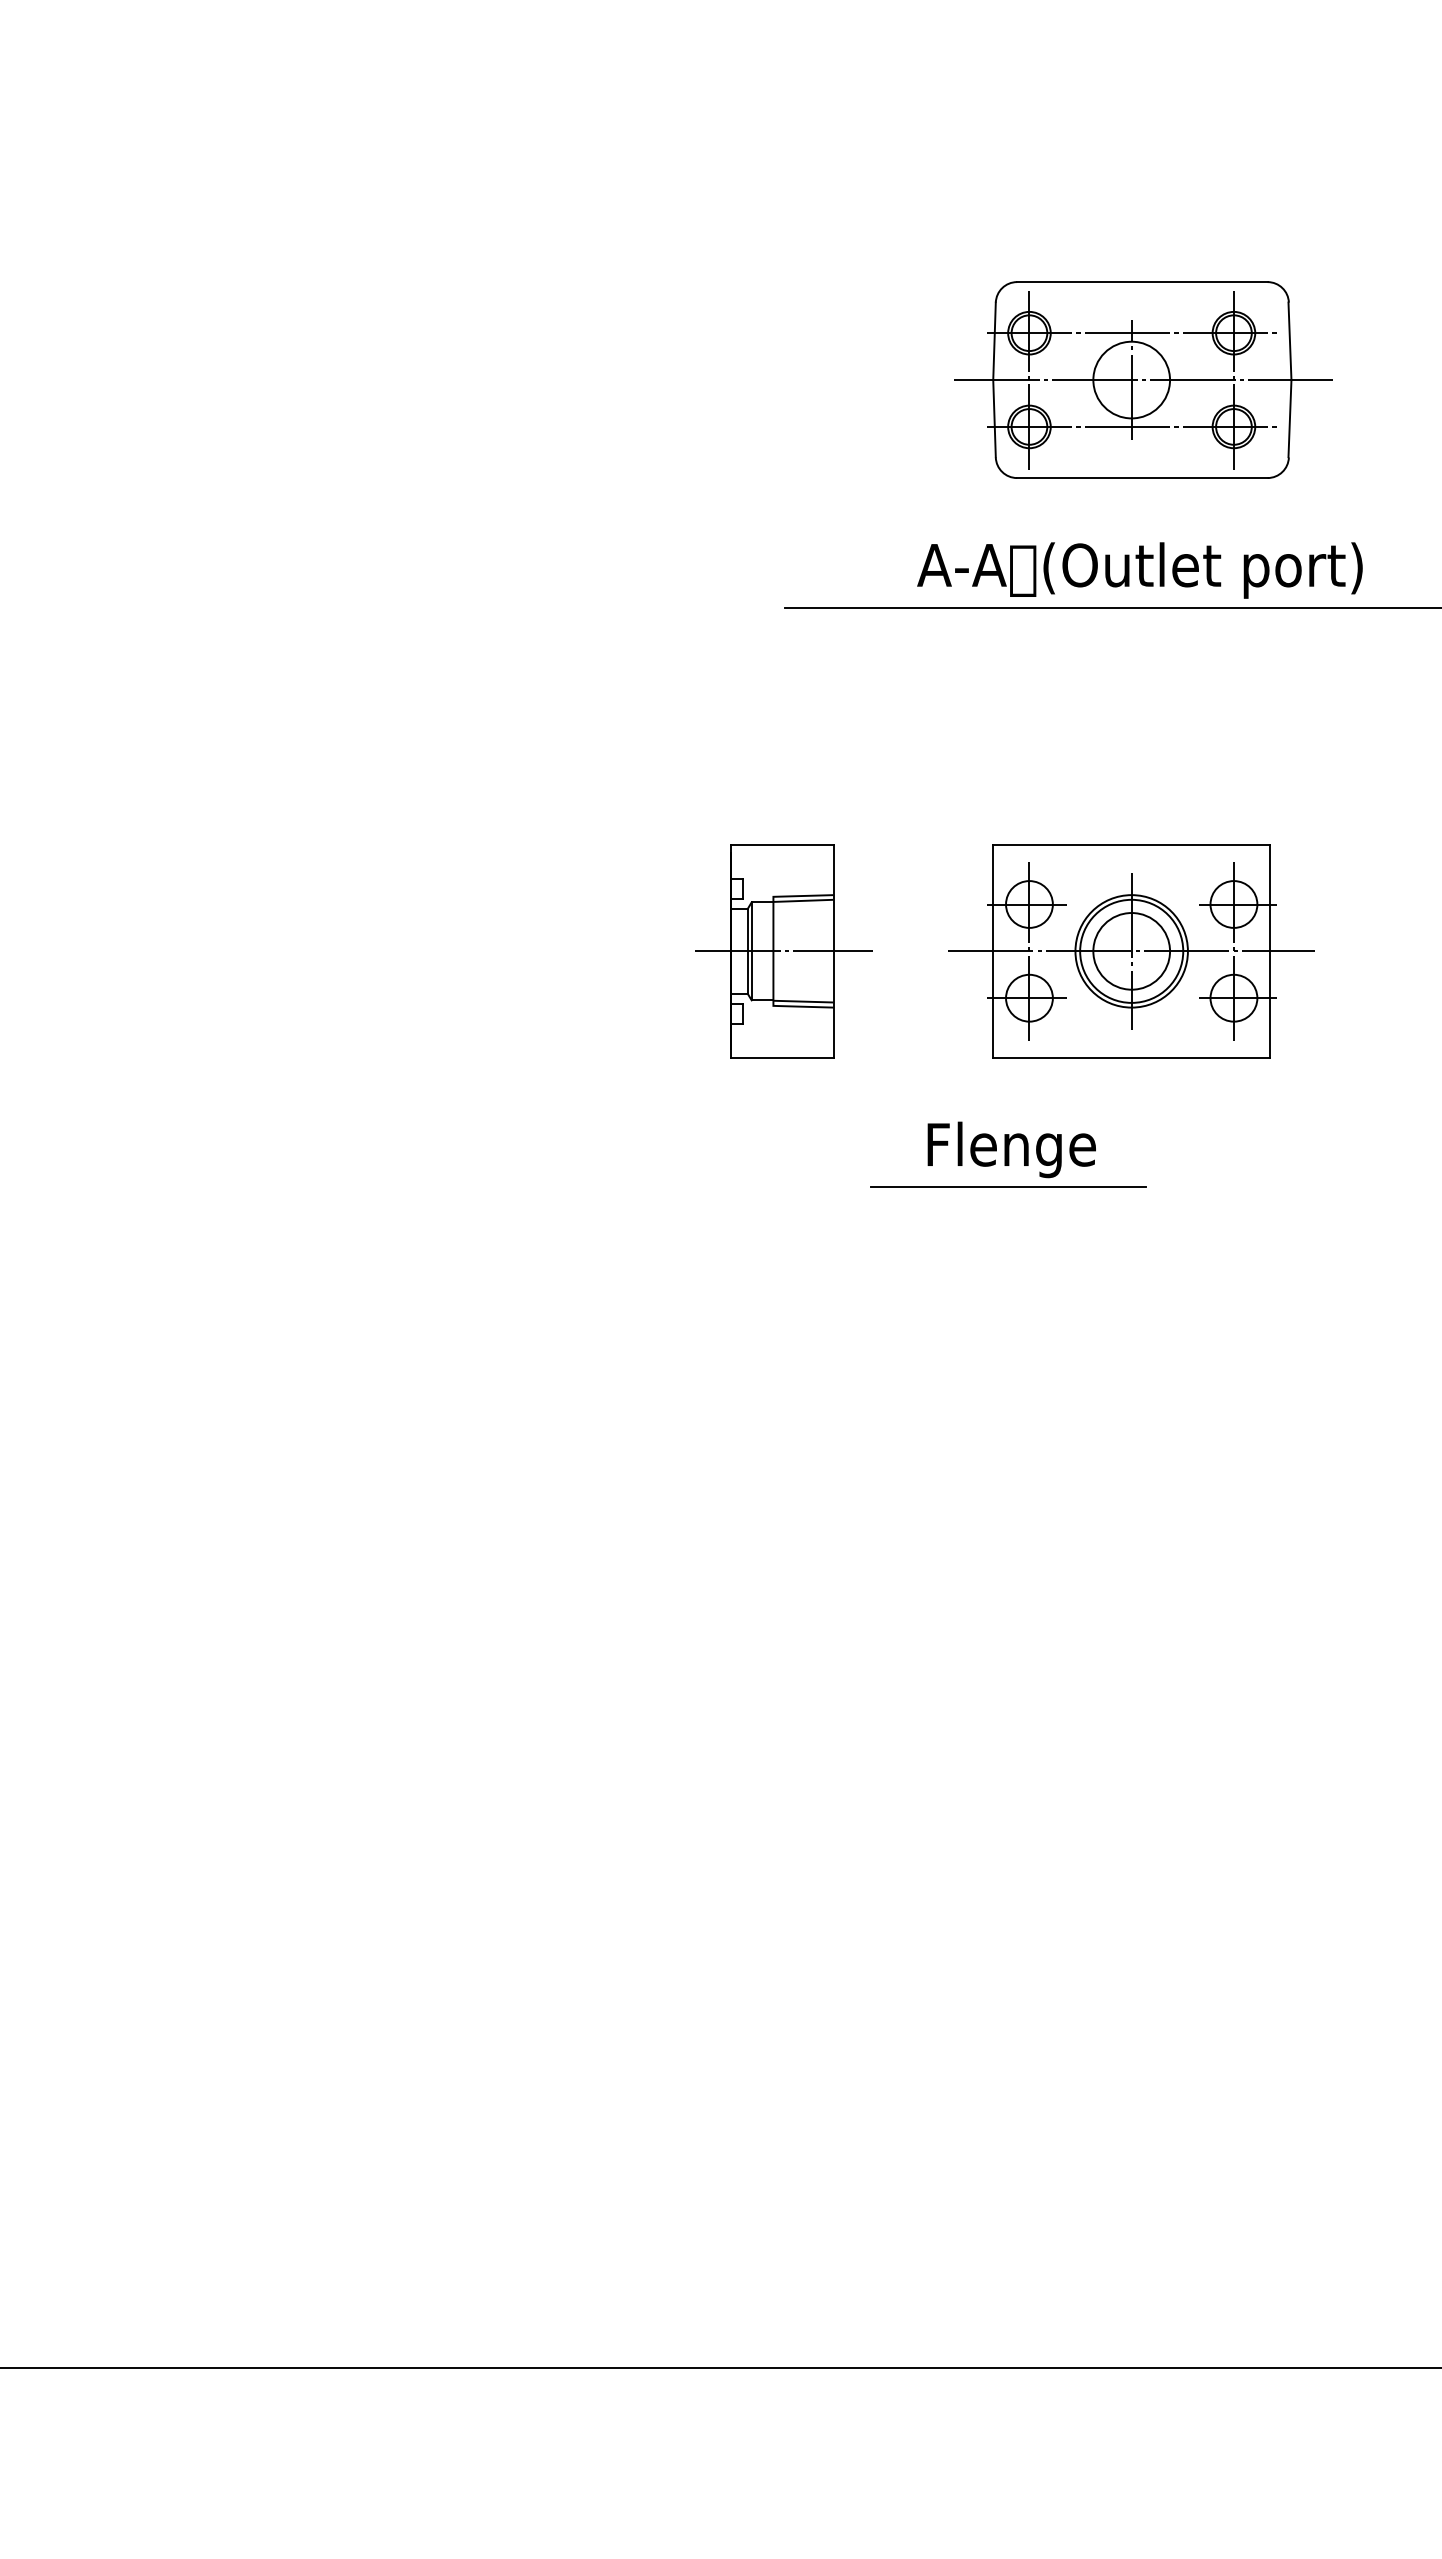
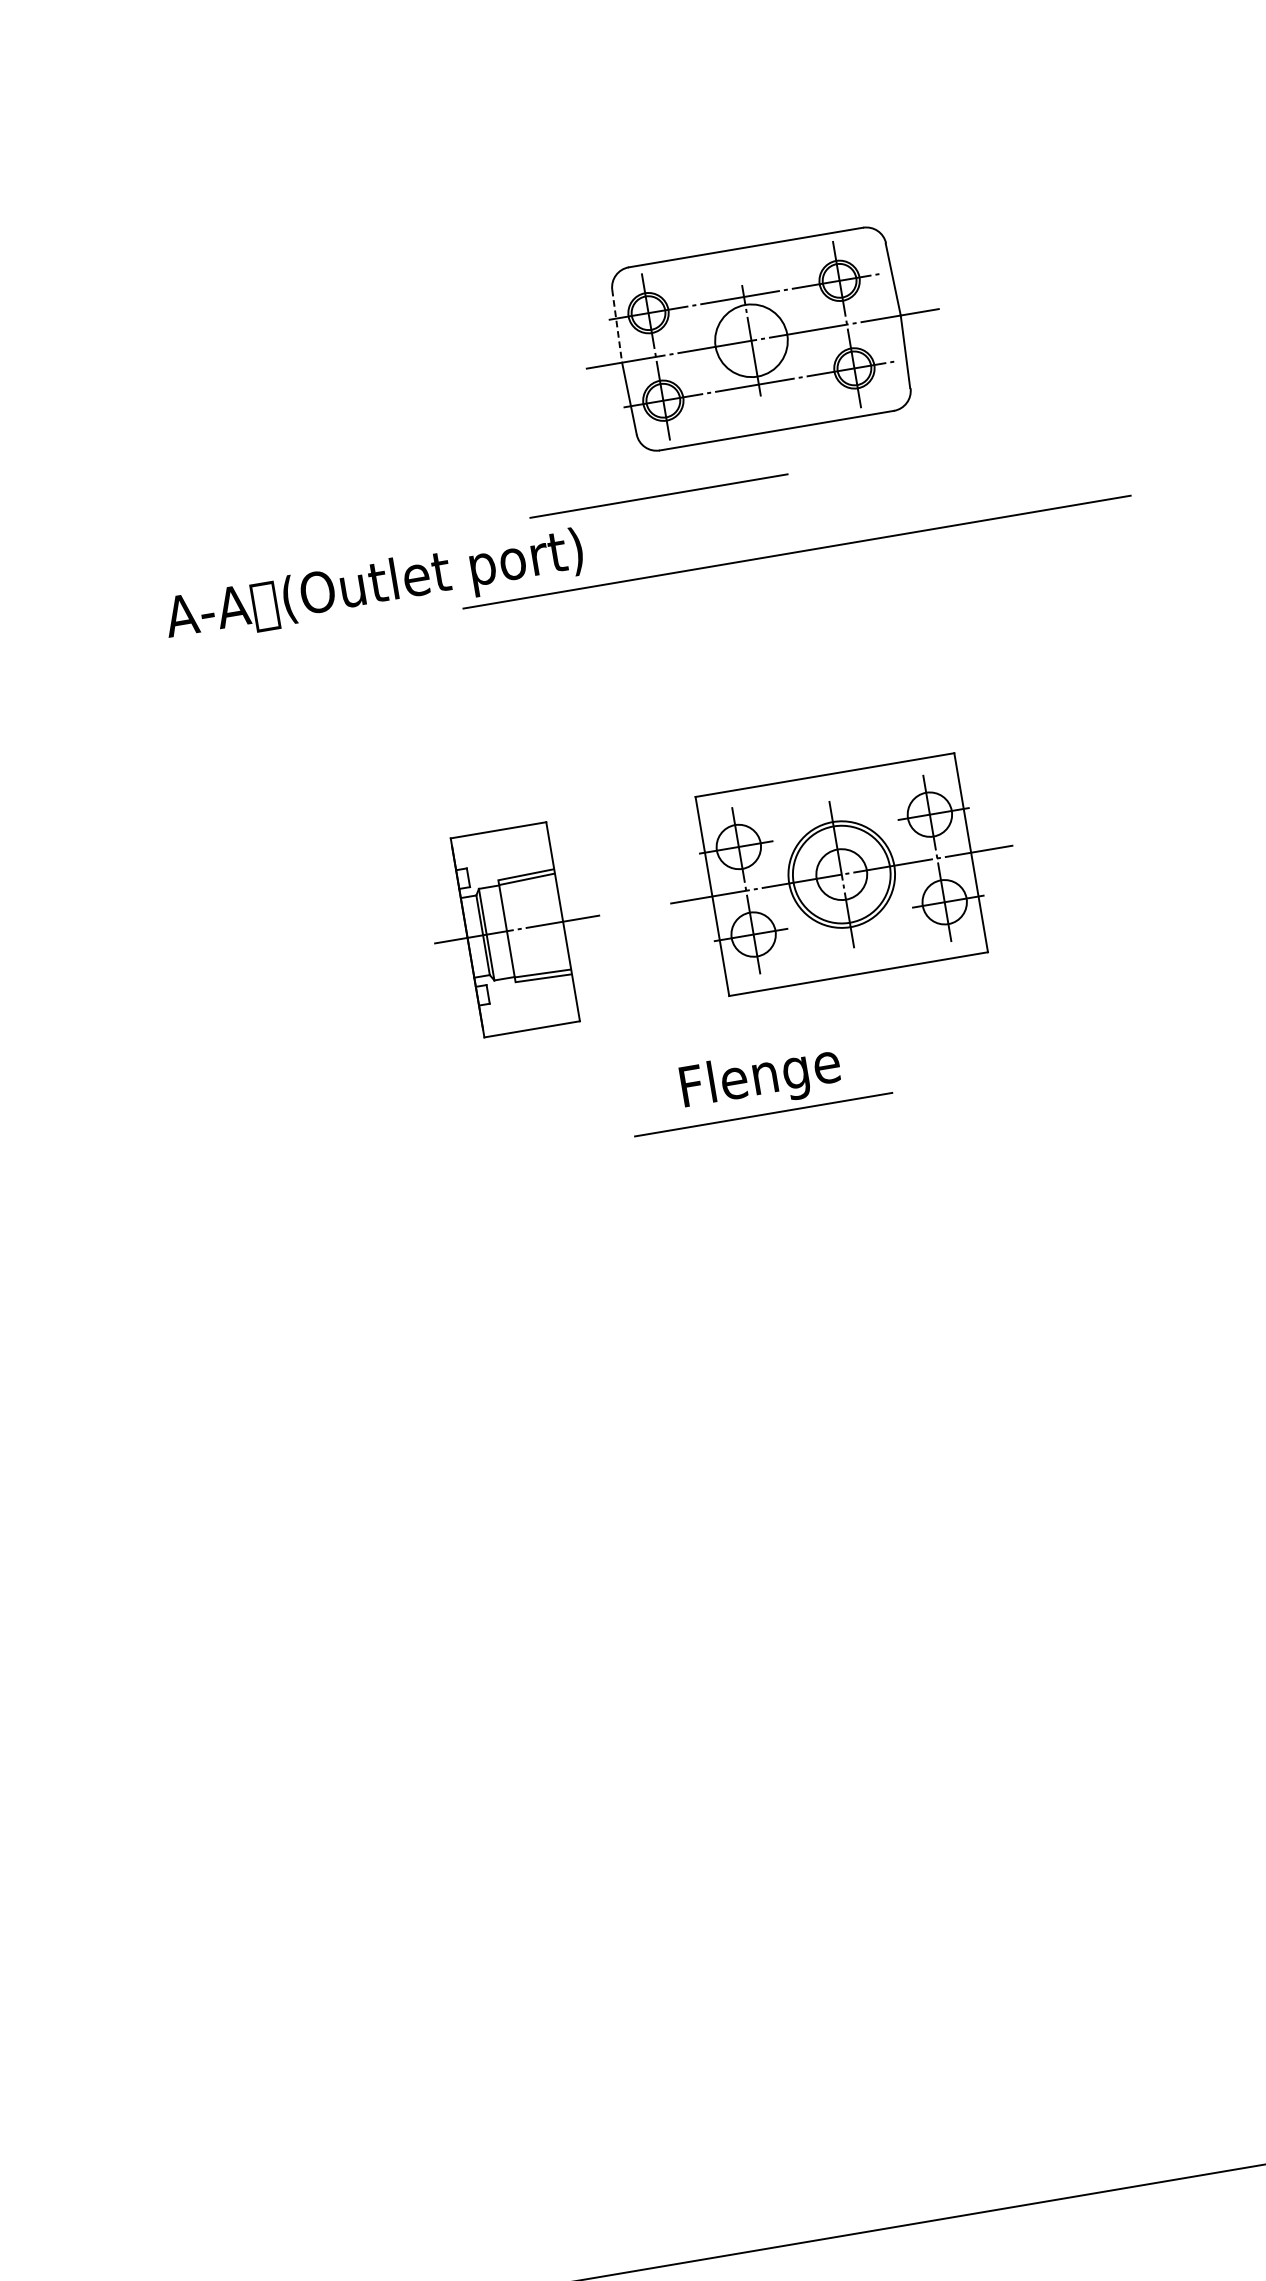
line: (994, 341) -> (617, 326), solid -> dashed
line: (1008, 524) -> (659, 495), added
text: (1139, 570) -> (373, 587), moved
circle: (1131, 951) -> (841, 874), size x0.7

